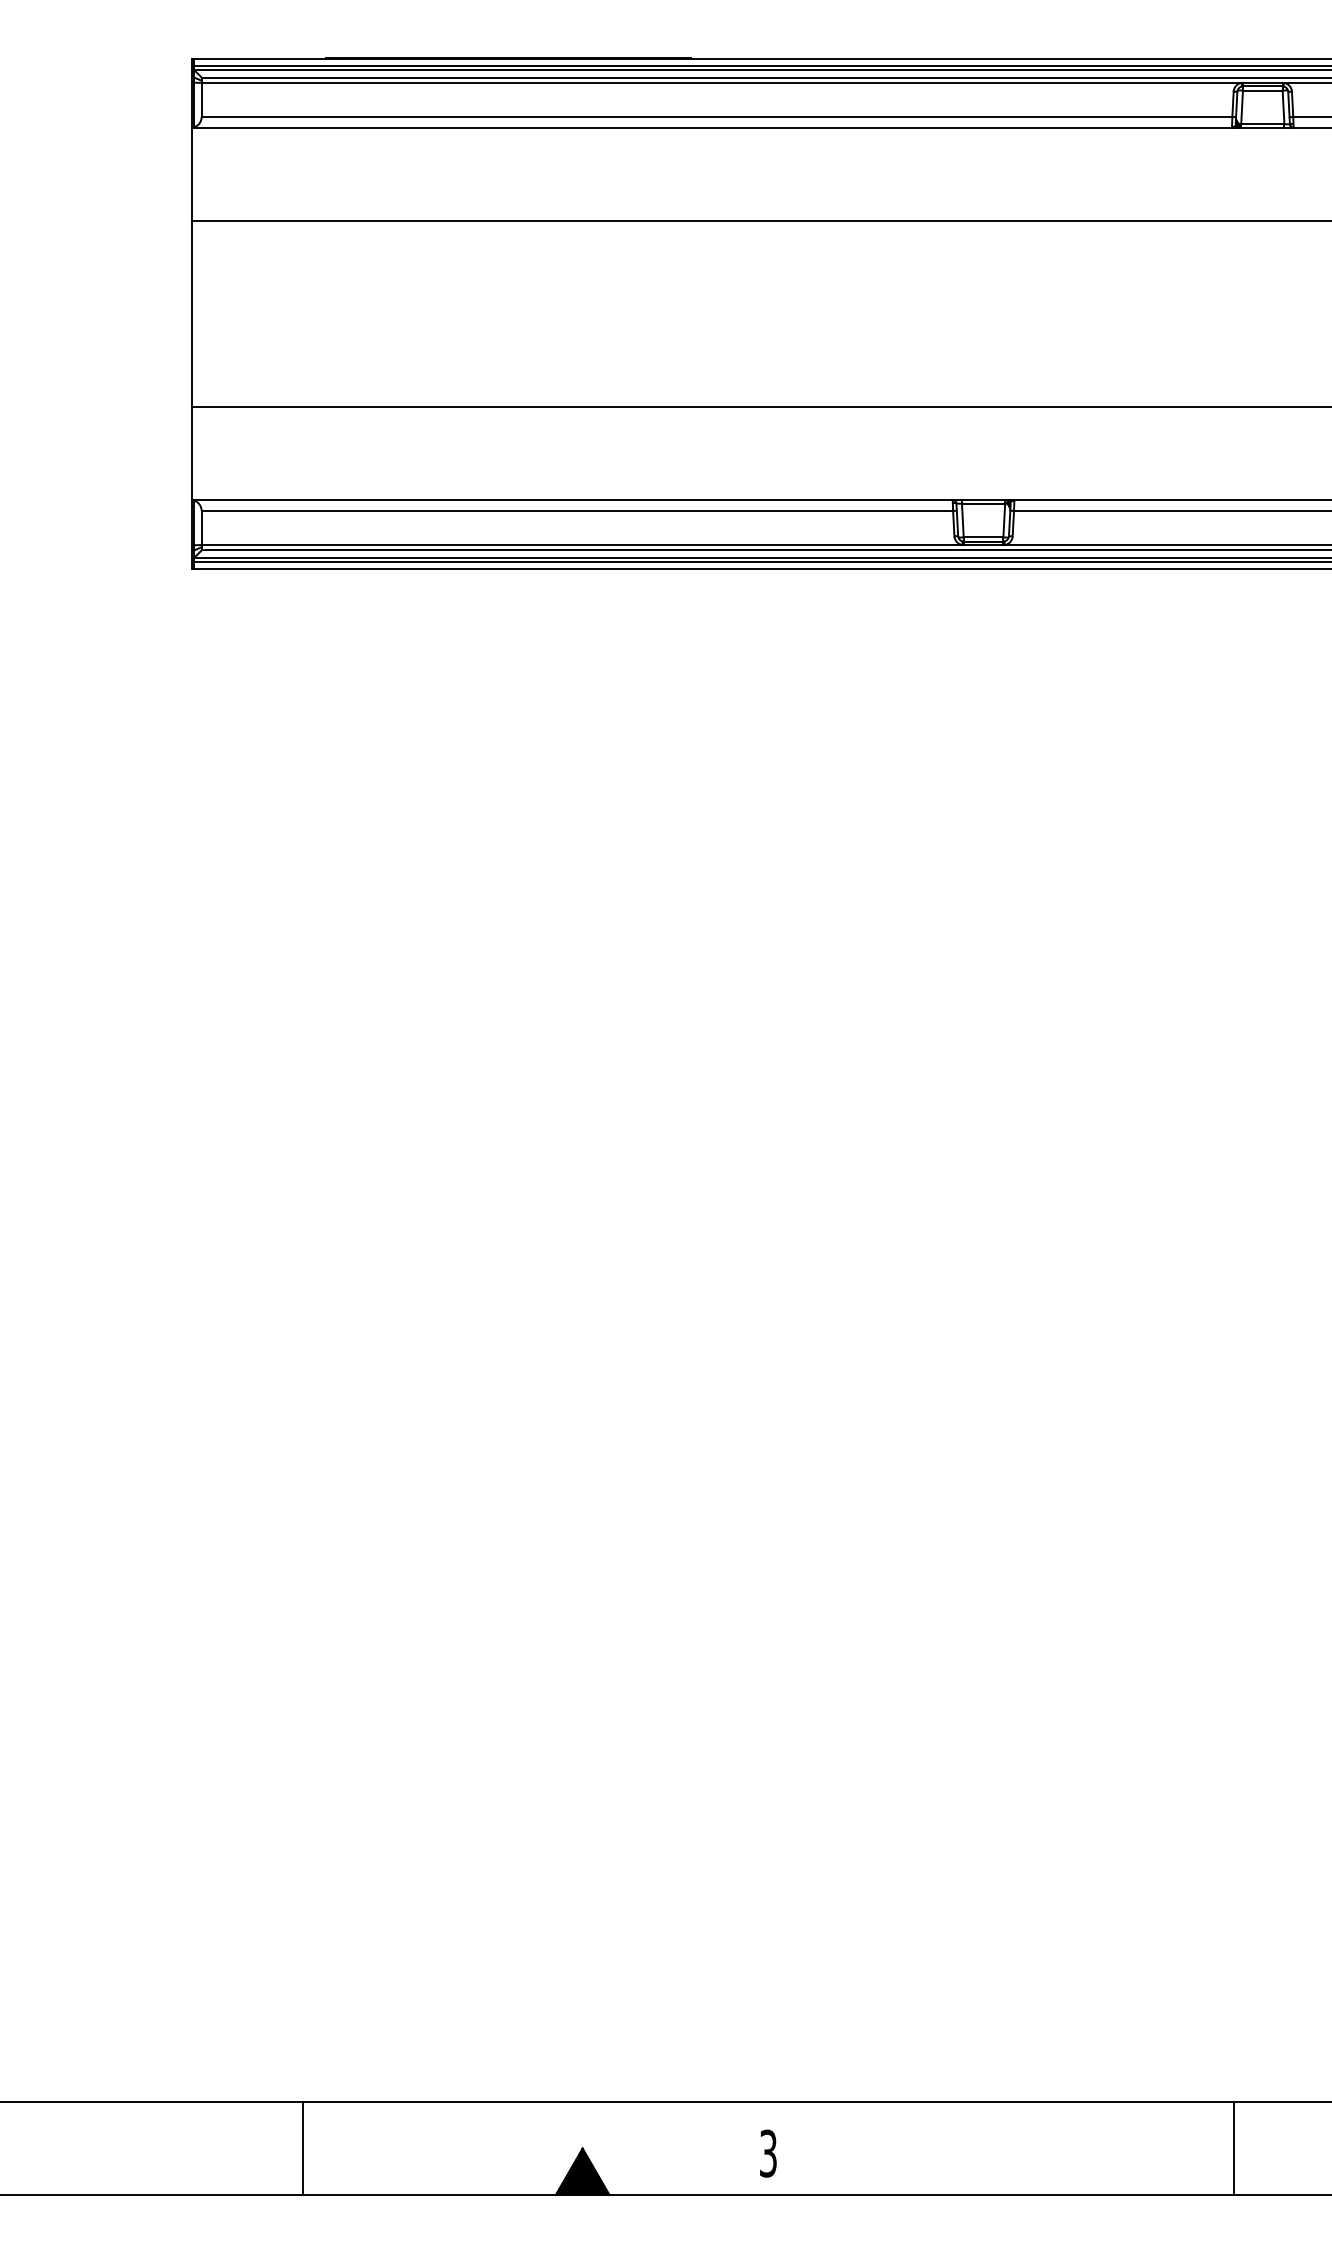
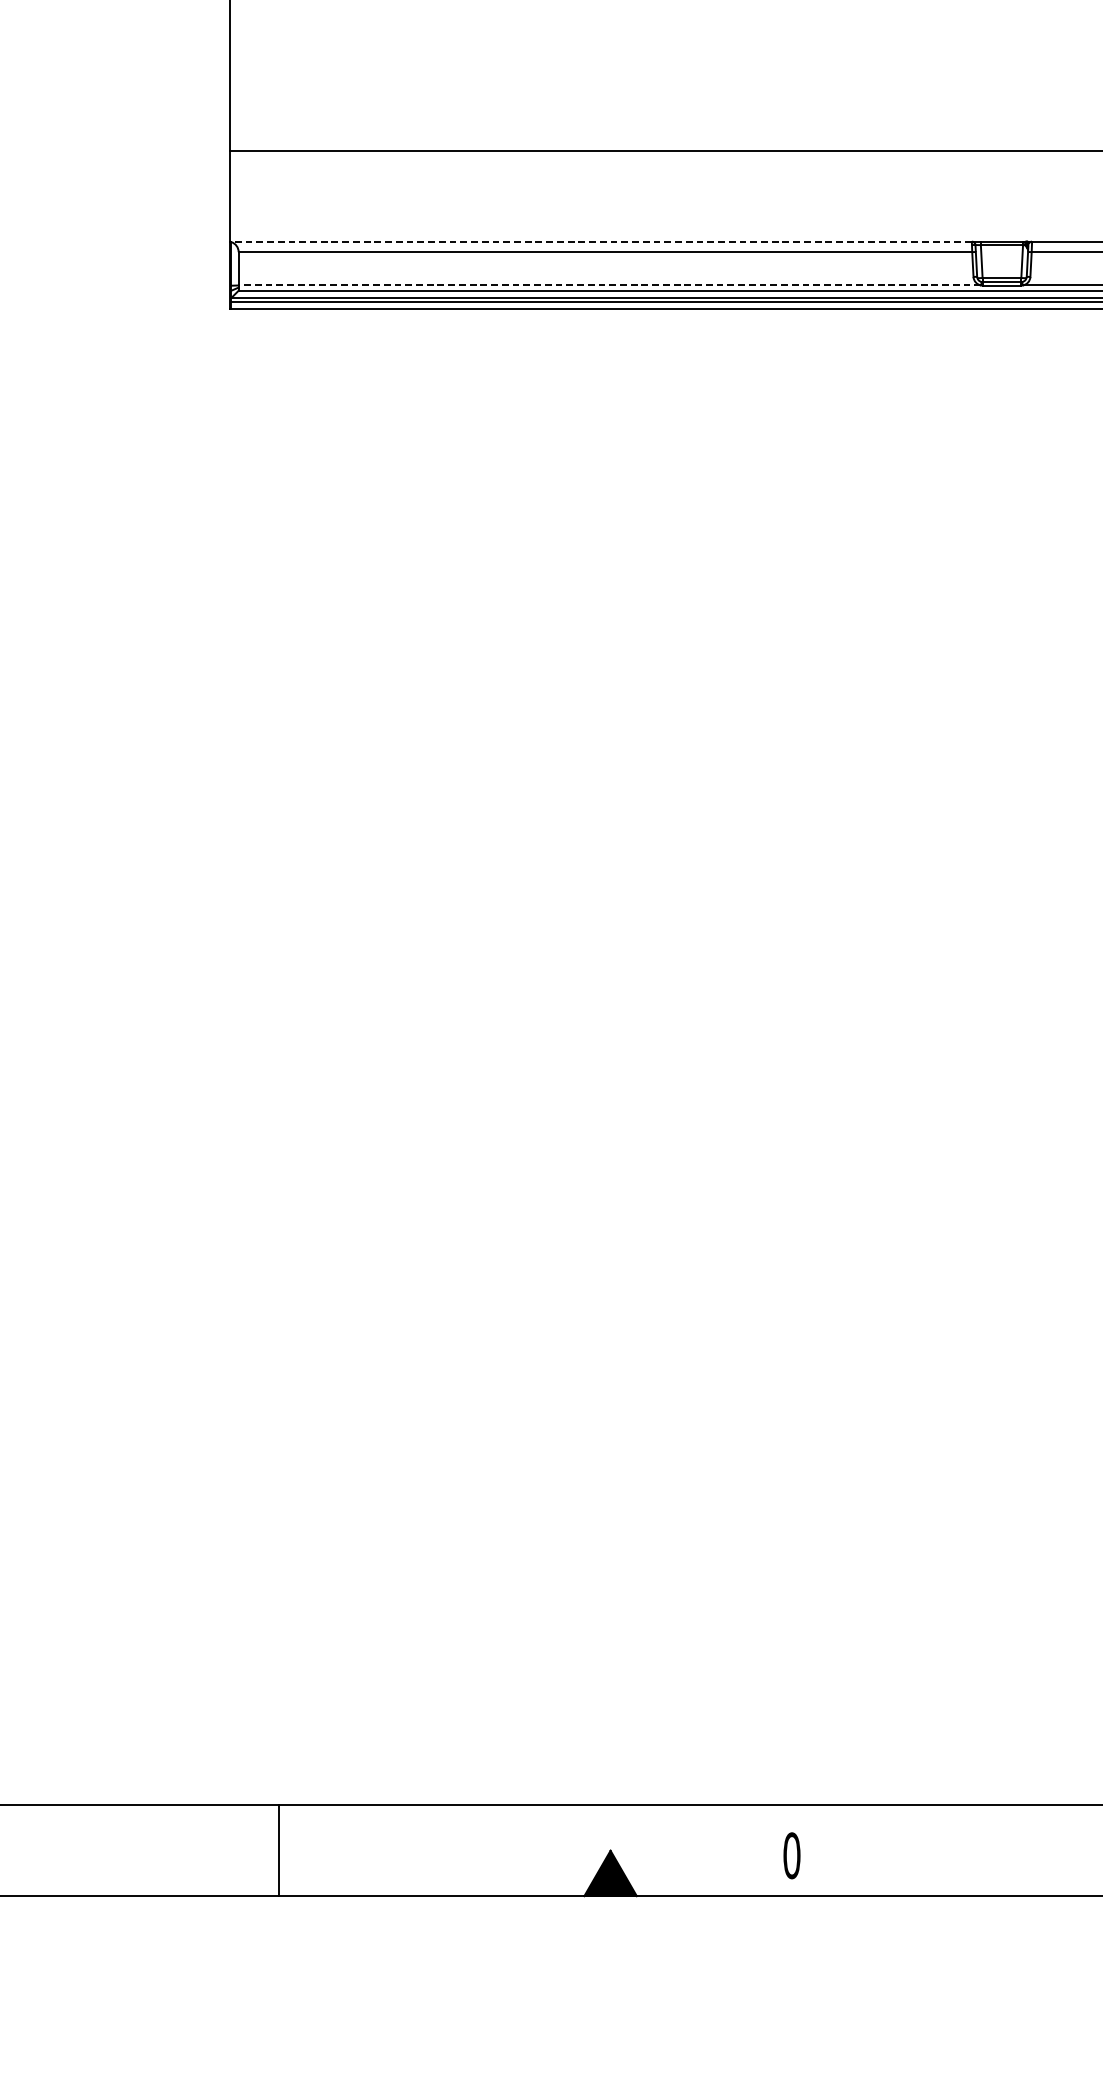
line: (572, 500) -> (600, 242), solid -> dashed
line: (581, 545) -> (609, 285), solid -> dashed
line: (303, 2148) -> (279, 1850), moved
text: (768, 2153) -> (792, 1855), 3 -> 0

